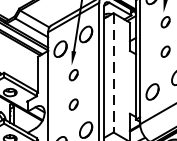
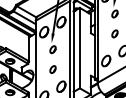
line: (113, 73) -> (79, 48), dashed -> solid

